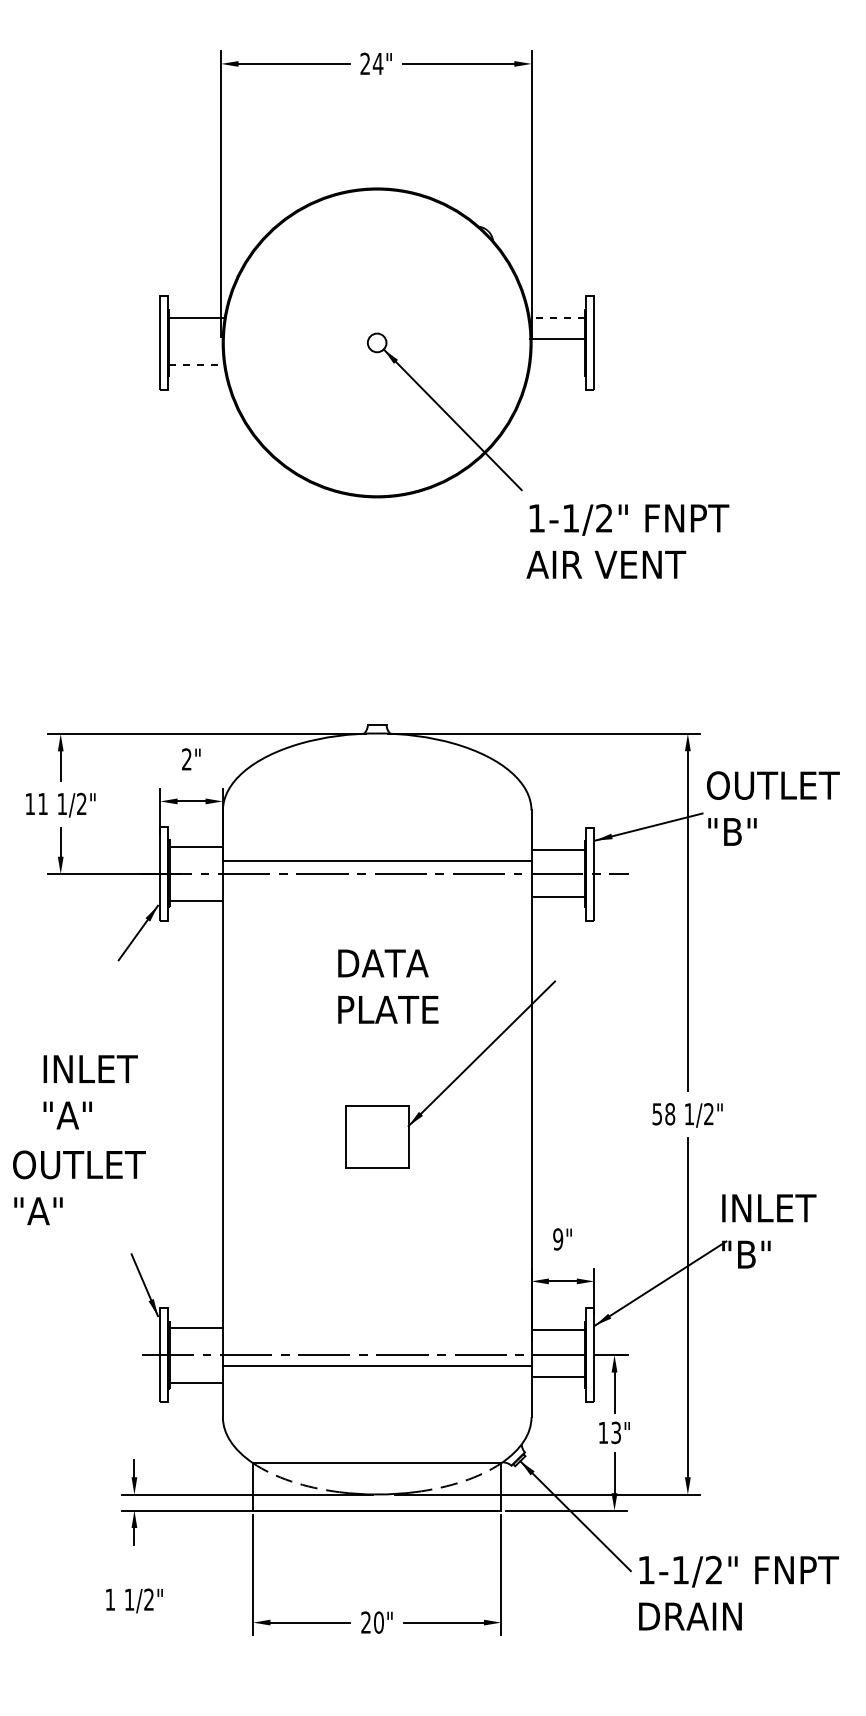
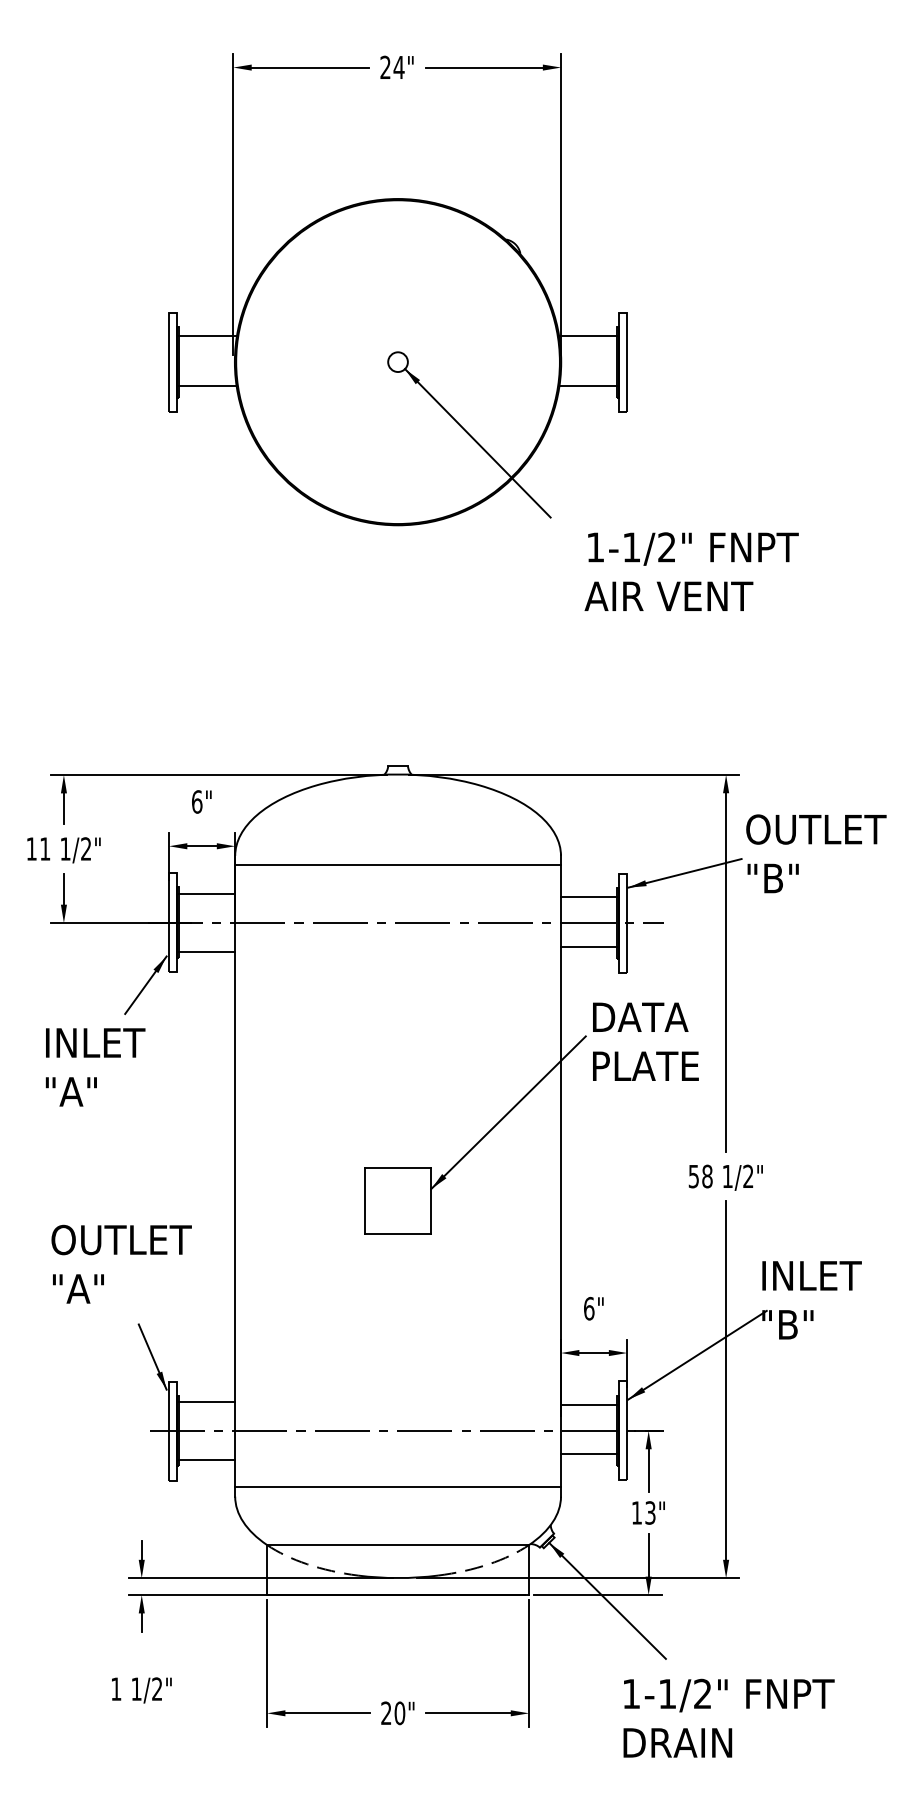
line: (556, 318) -> (587, 336), dashed -> solid
line: (557, 338) -> (588, 385), moved
line: (196, 365) -> (207, 385), dashed -> solid
text: (627, 541) -> (691, 571), moved
text: (187, 759) -> (197, 801), 2" -> 6"
line: (377, 861) -> (398, 865), moved
text: (388, 986) -> (645, 1041), moved
text: (90, 1092) -> (95, 1067), moved
text: (79, 1187) -> (121, 1263), moved
text: (557, 1239) -> (588, 1308), 9" -> 6"
line: (377, 1366) -> (398, 1487), moved
text: (738, 1592) -> (728, 1717), moved

